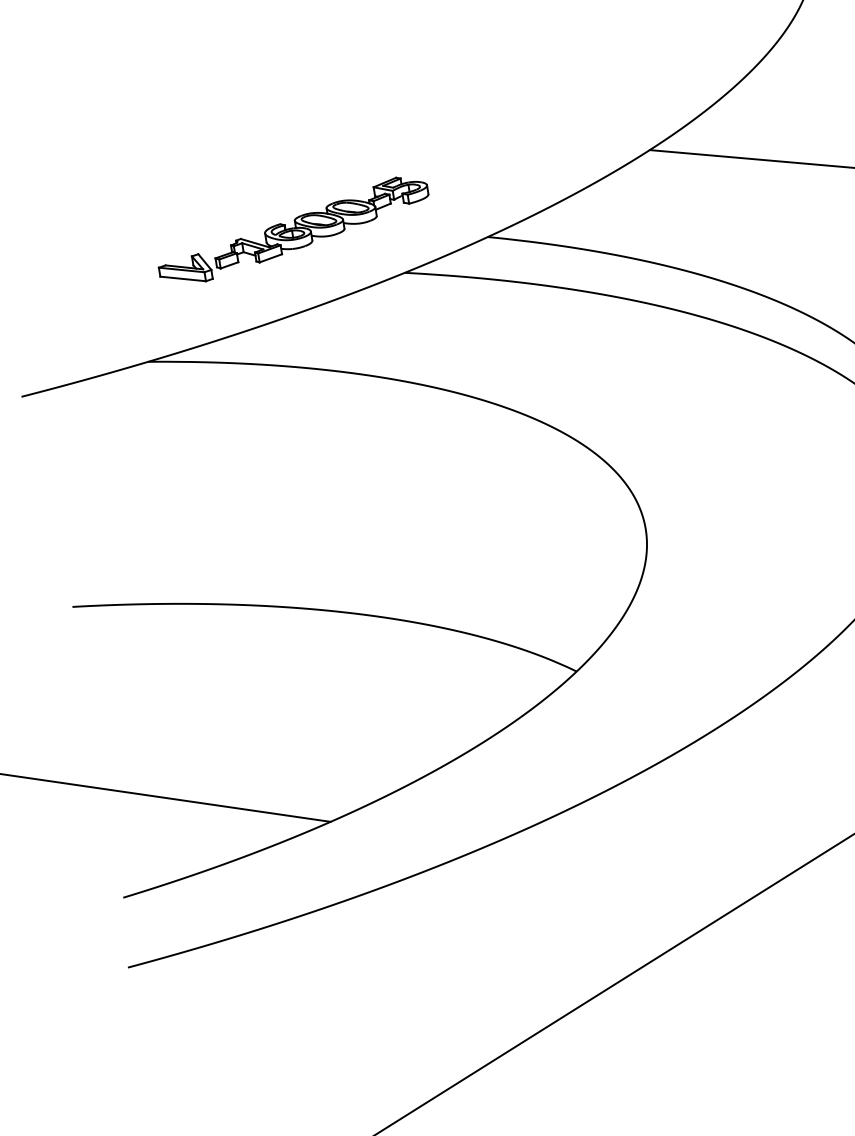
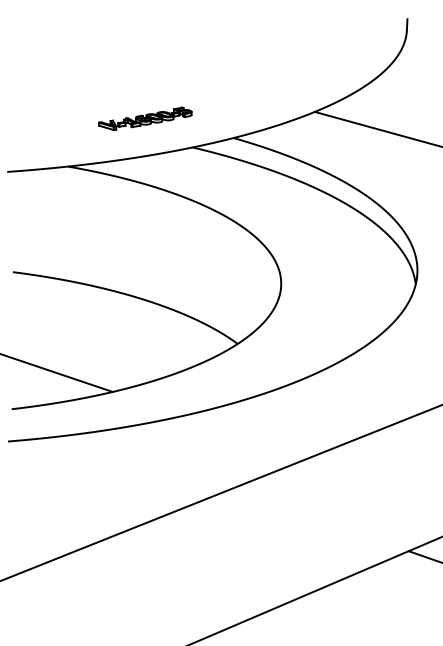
part: (293, 229) -> (145, 118), size x0.71

